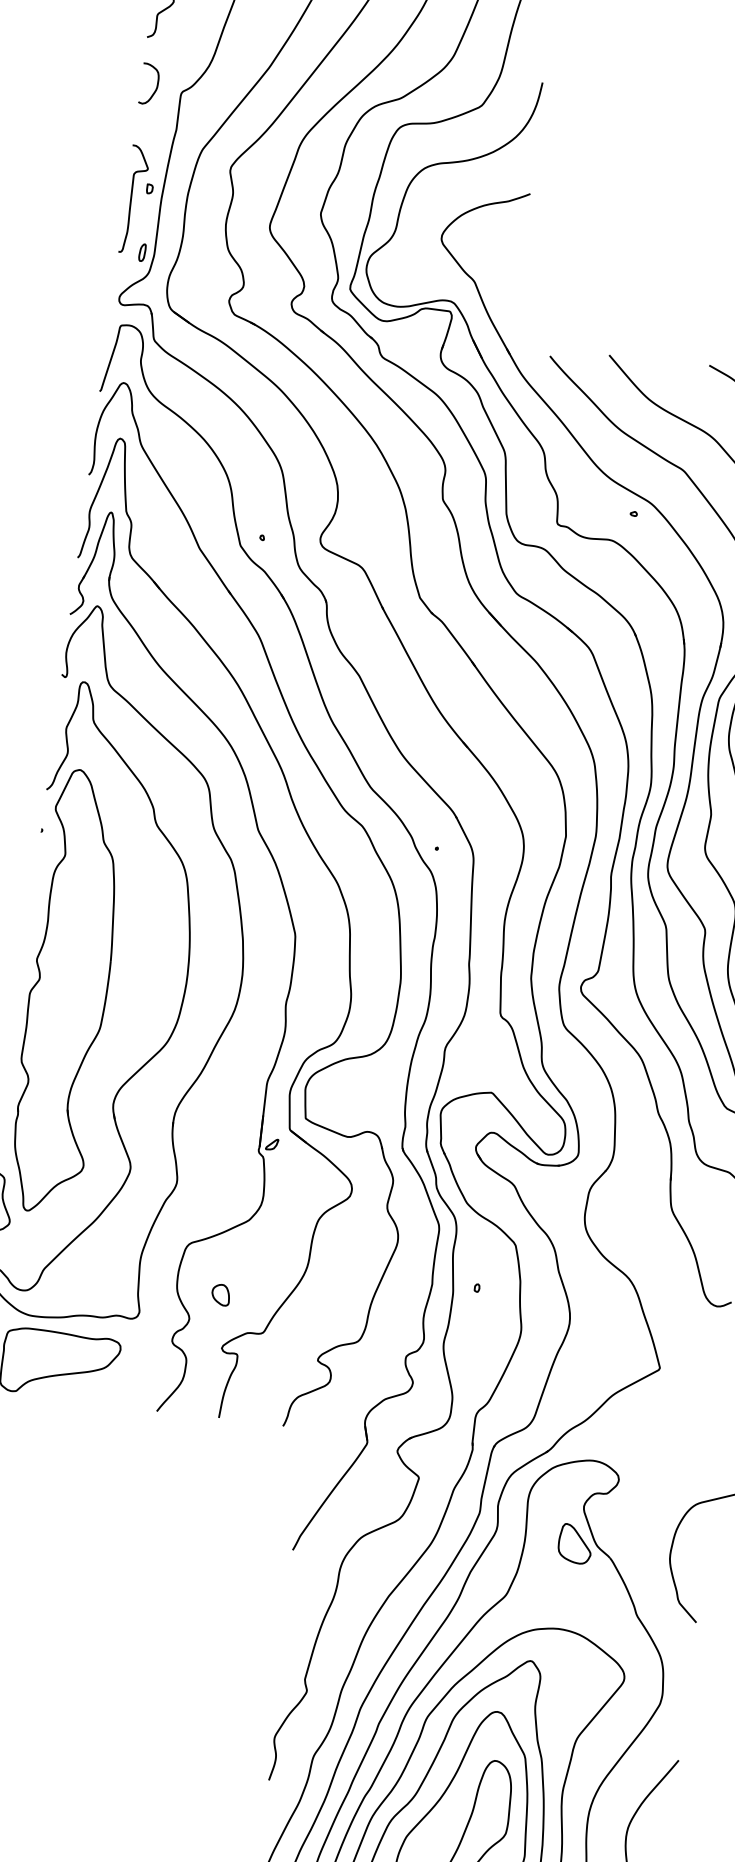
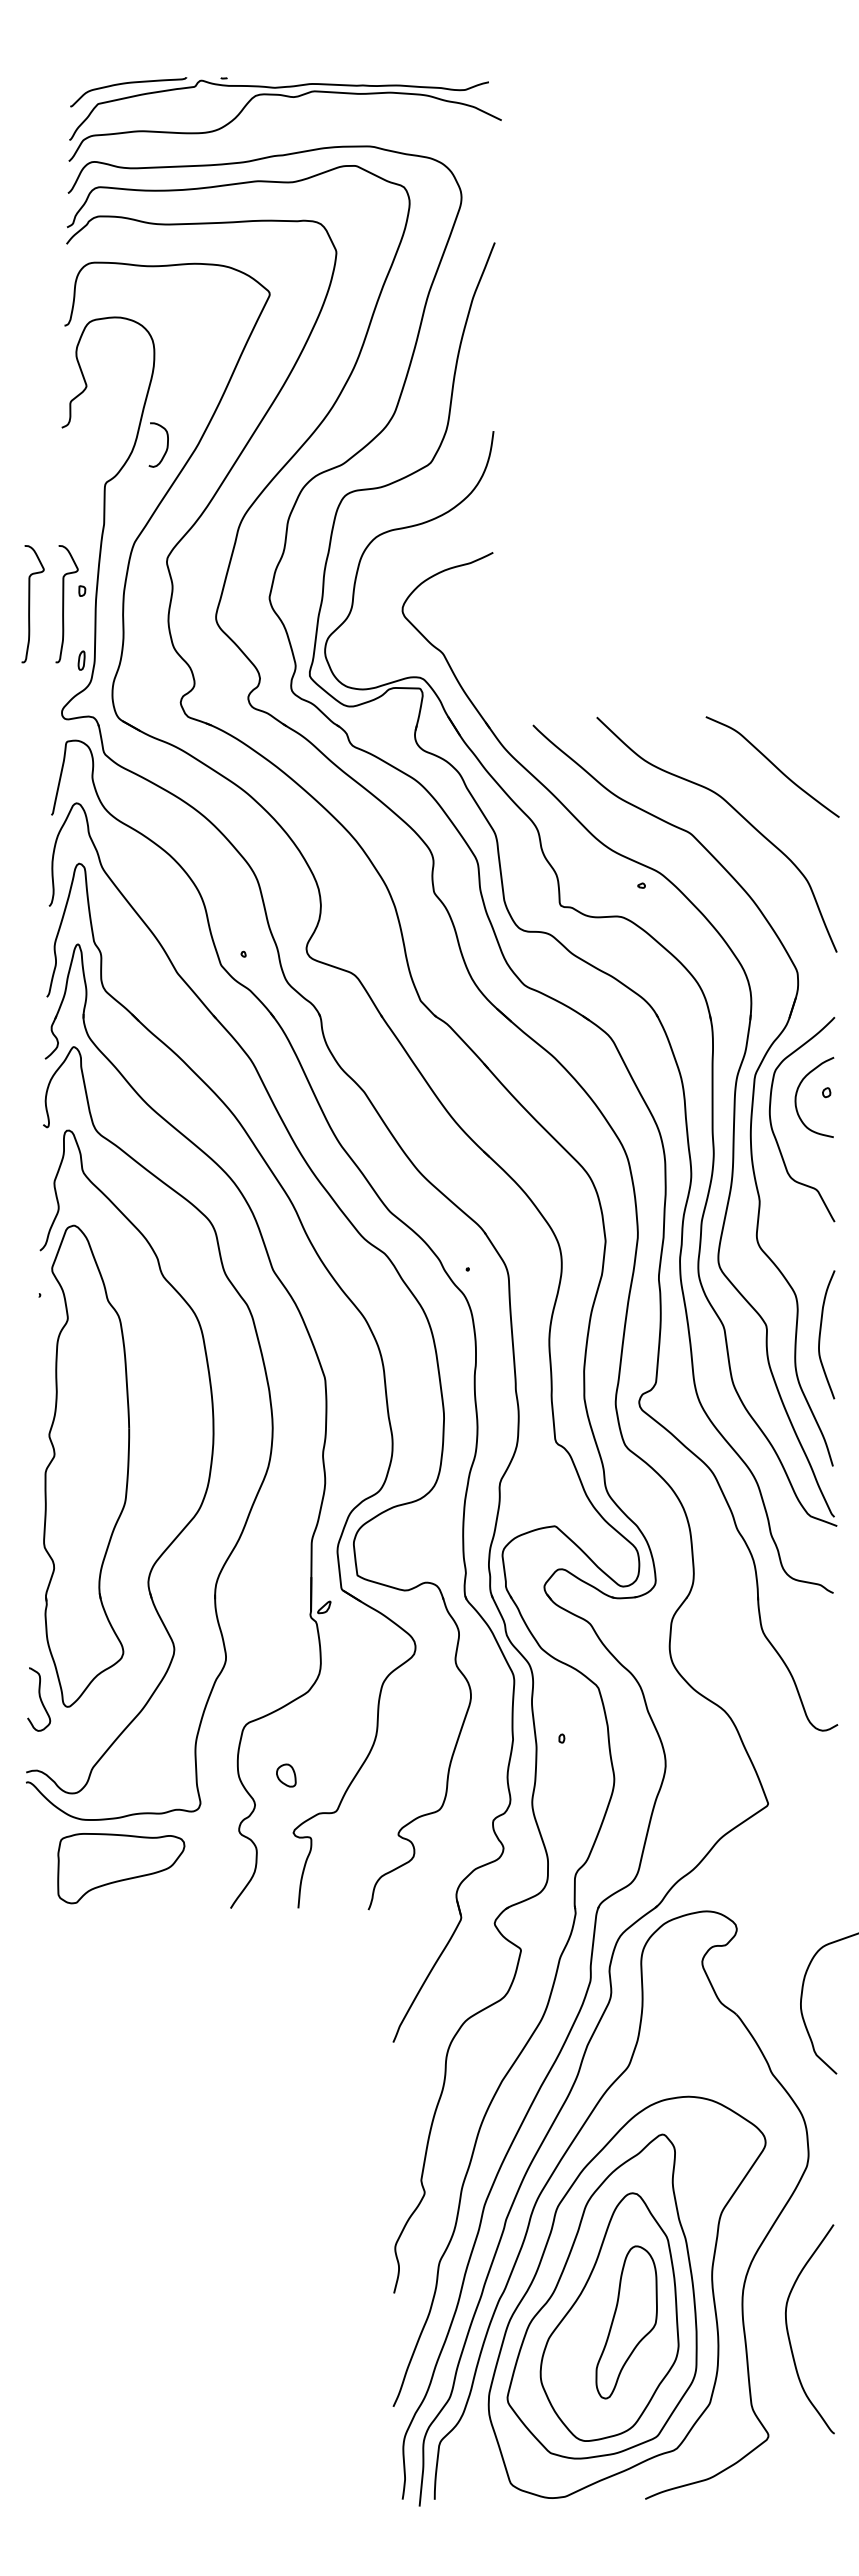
curve: (156, 85) -> (166, 445), moved
curve: (101, 196) -> (30, 604), added
part: (574, 1543) -> (696, 2002), removed

